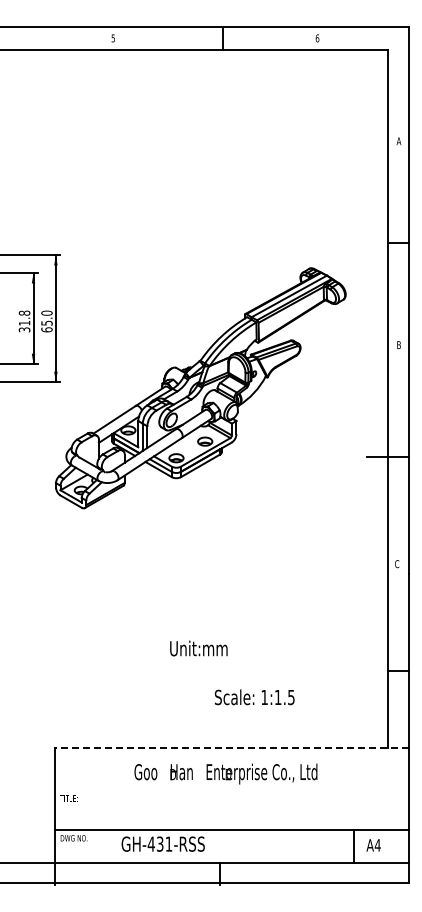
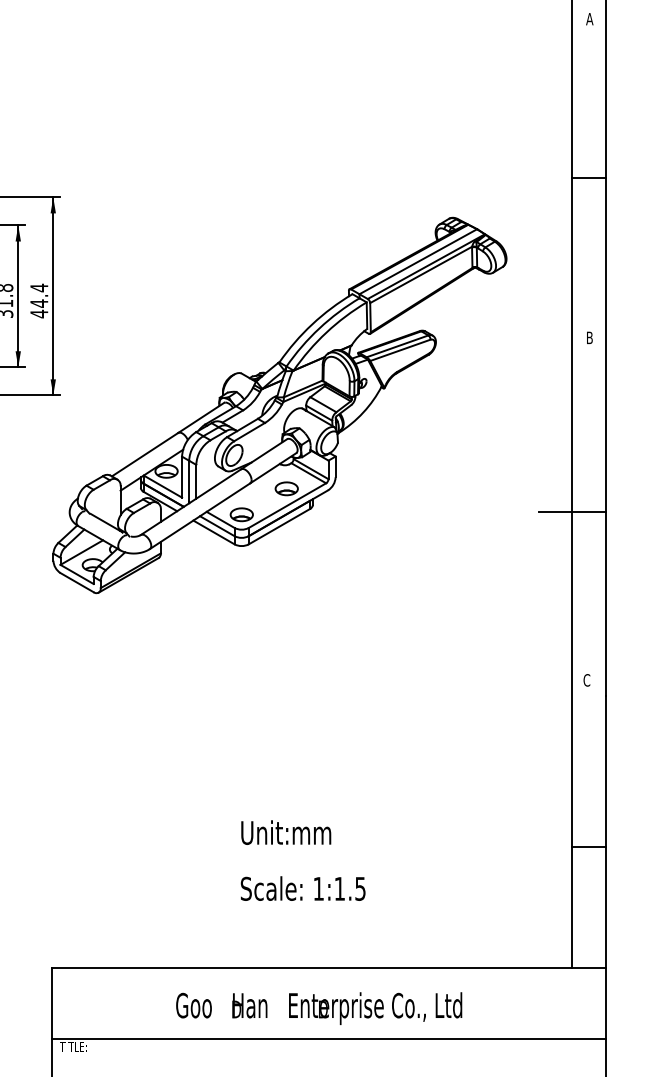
text: (46, 321) -> (38, 300), 65.0 -> 44.4
text: (198, 648) -> (285, 832), moved
text: (254, 697) -> (302, 888), moved
line: (231, 748) -> (327, 968), dashed -> solid
line: (232, 793) -> (329, 1039), added

